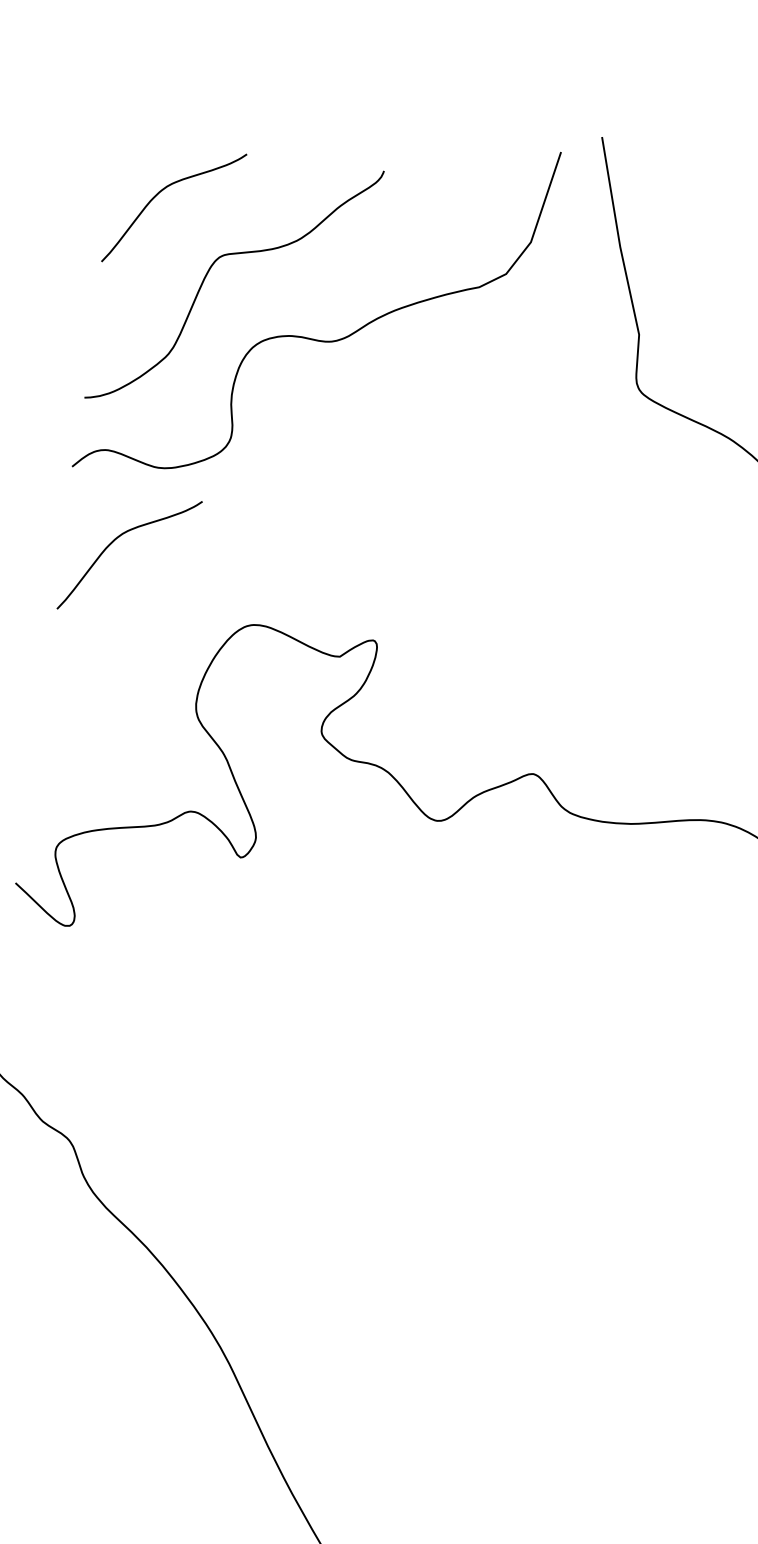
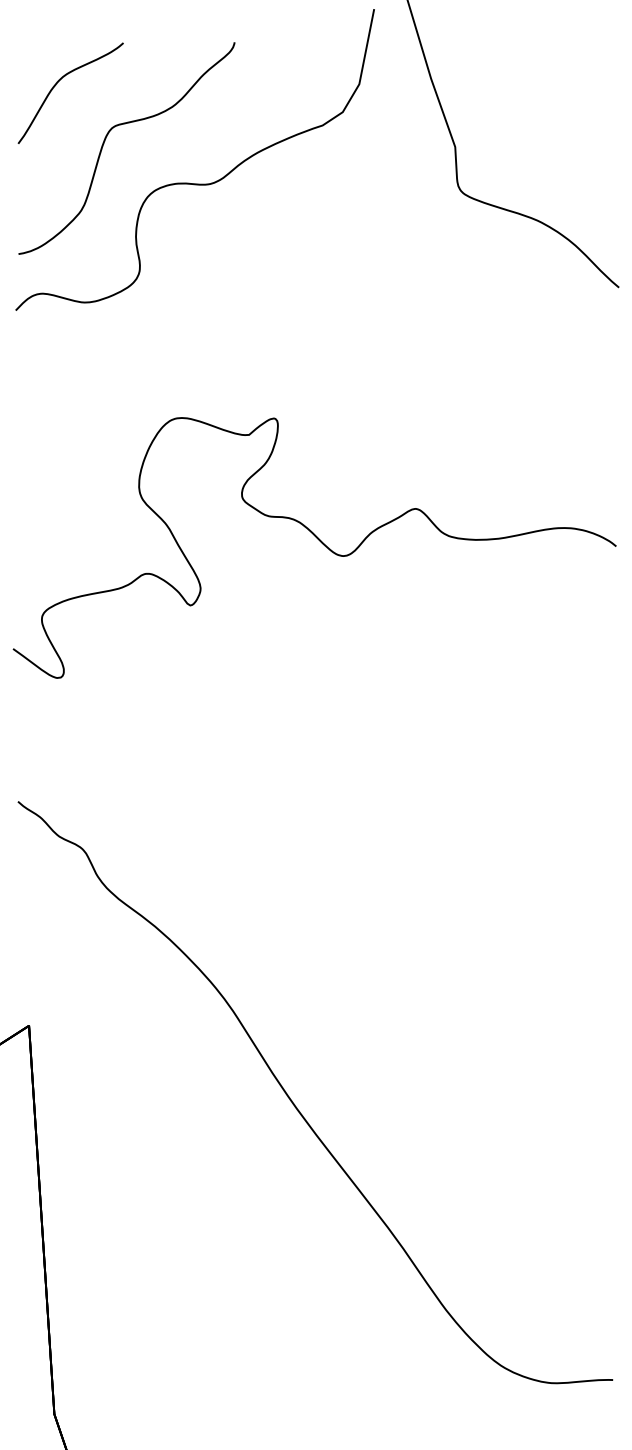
curve: (117, 538) -> (59, 363), removed

